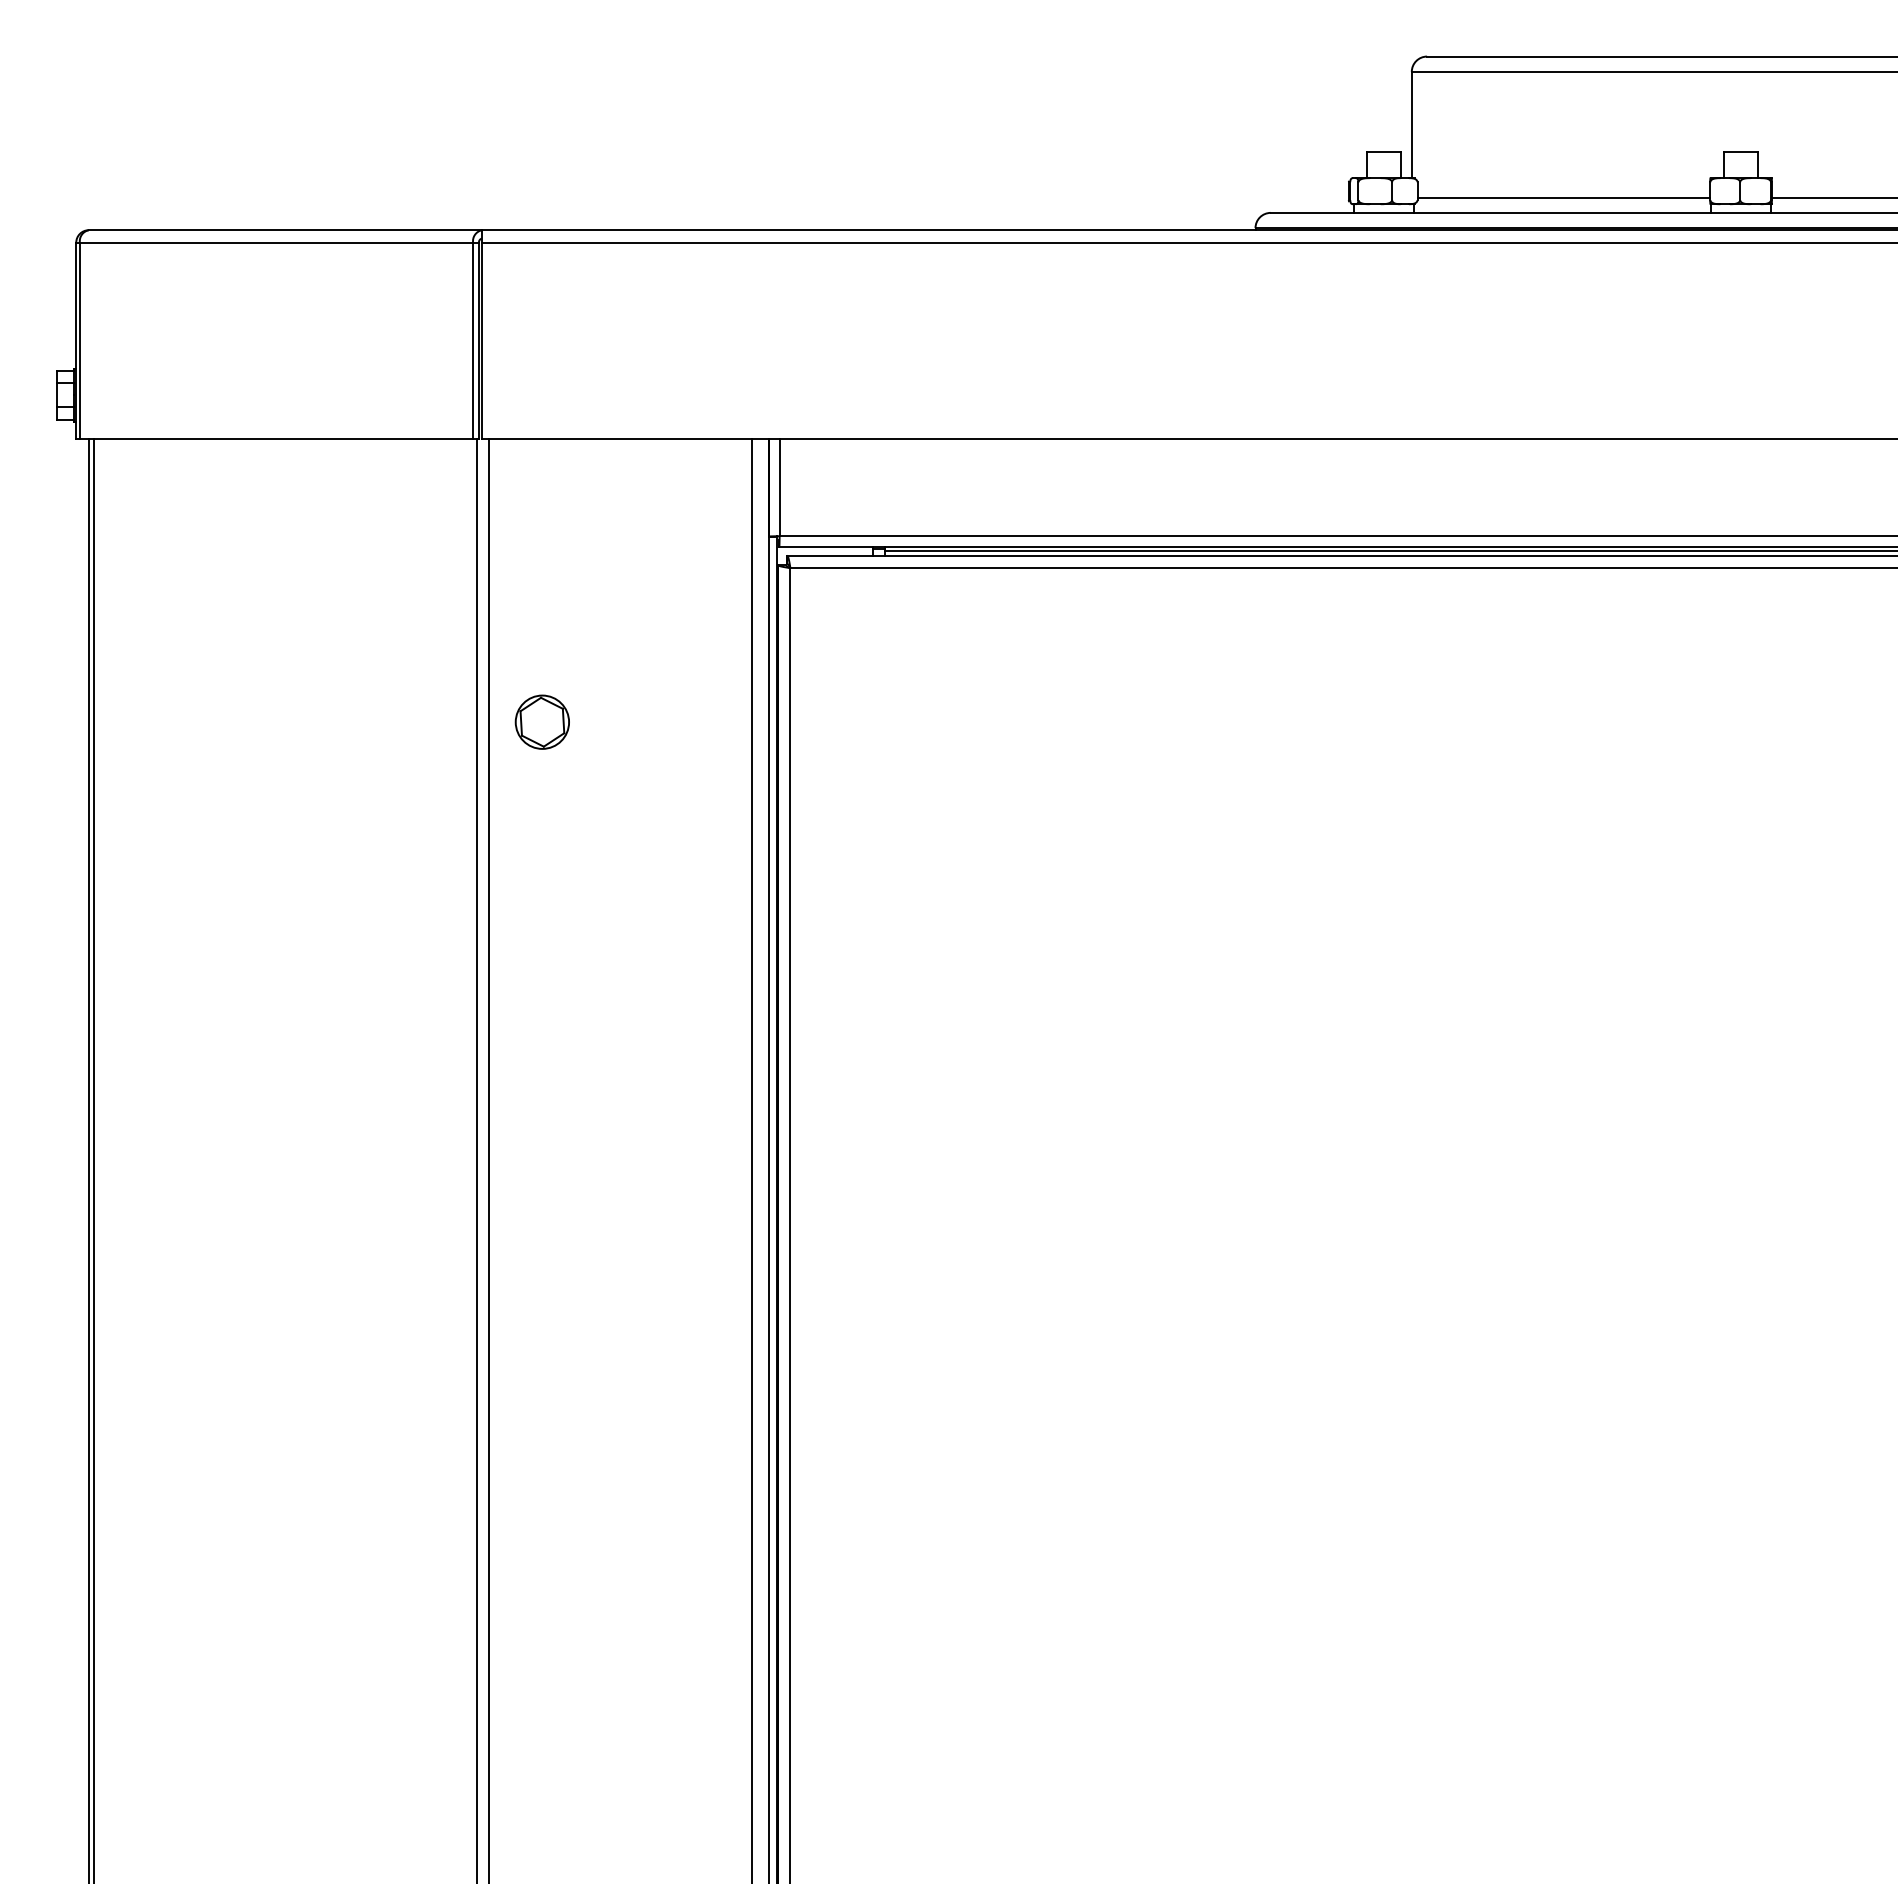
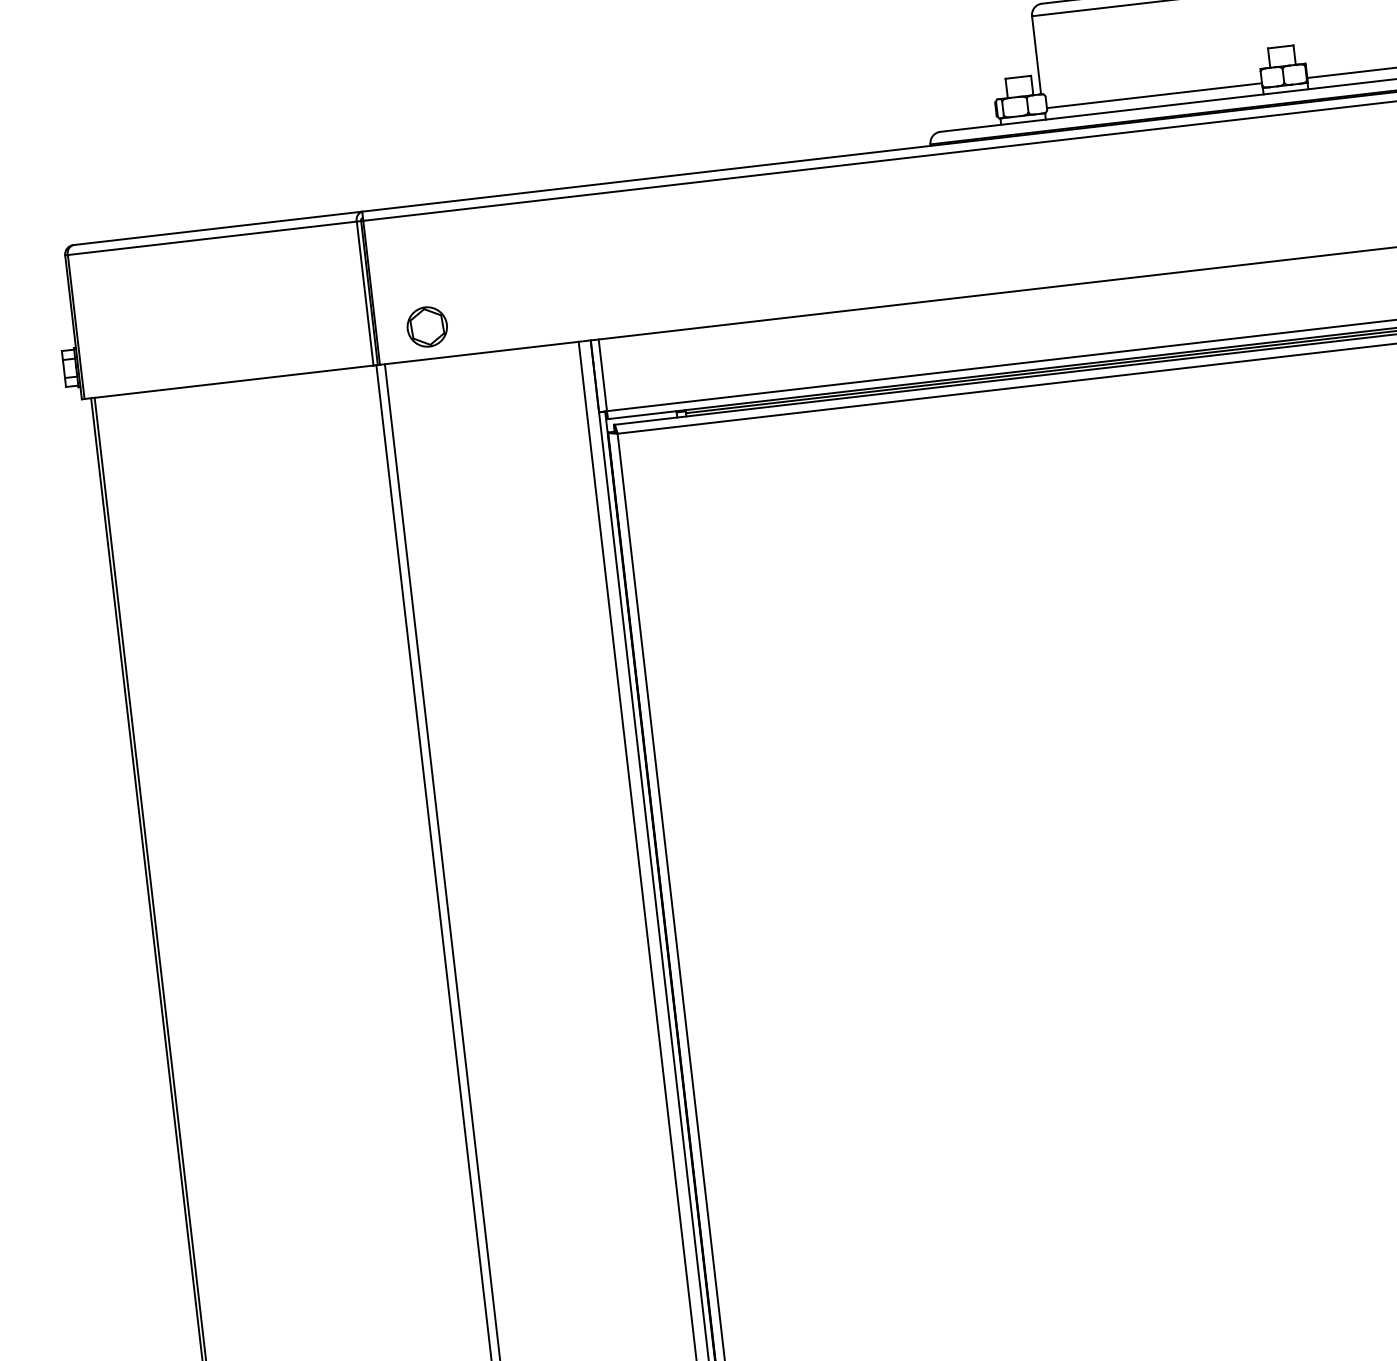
part: (541, 721) -> (426, 326), moved

